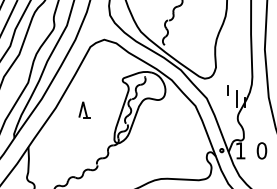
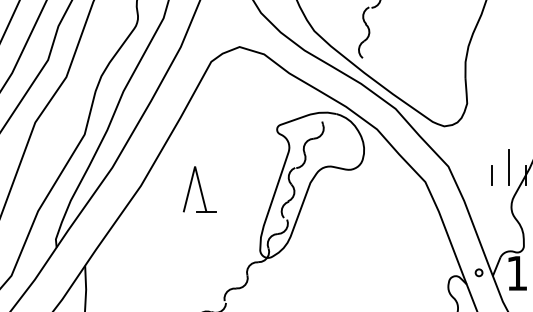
line: (227, 90) -> (490, 174), moved
part: (84, 109) -> (199, 189), size x1.43

